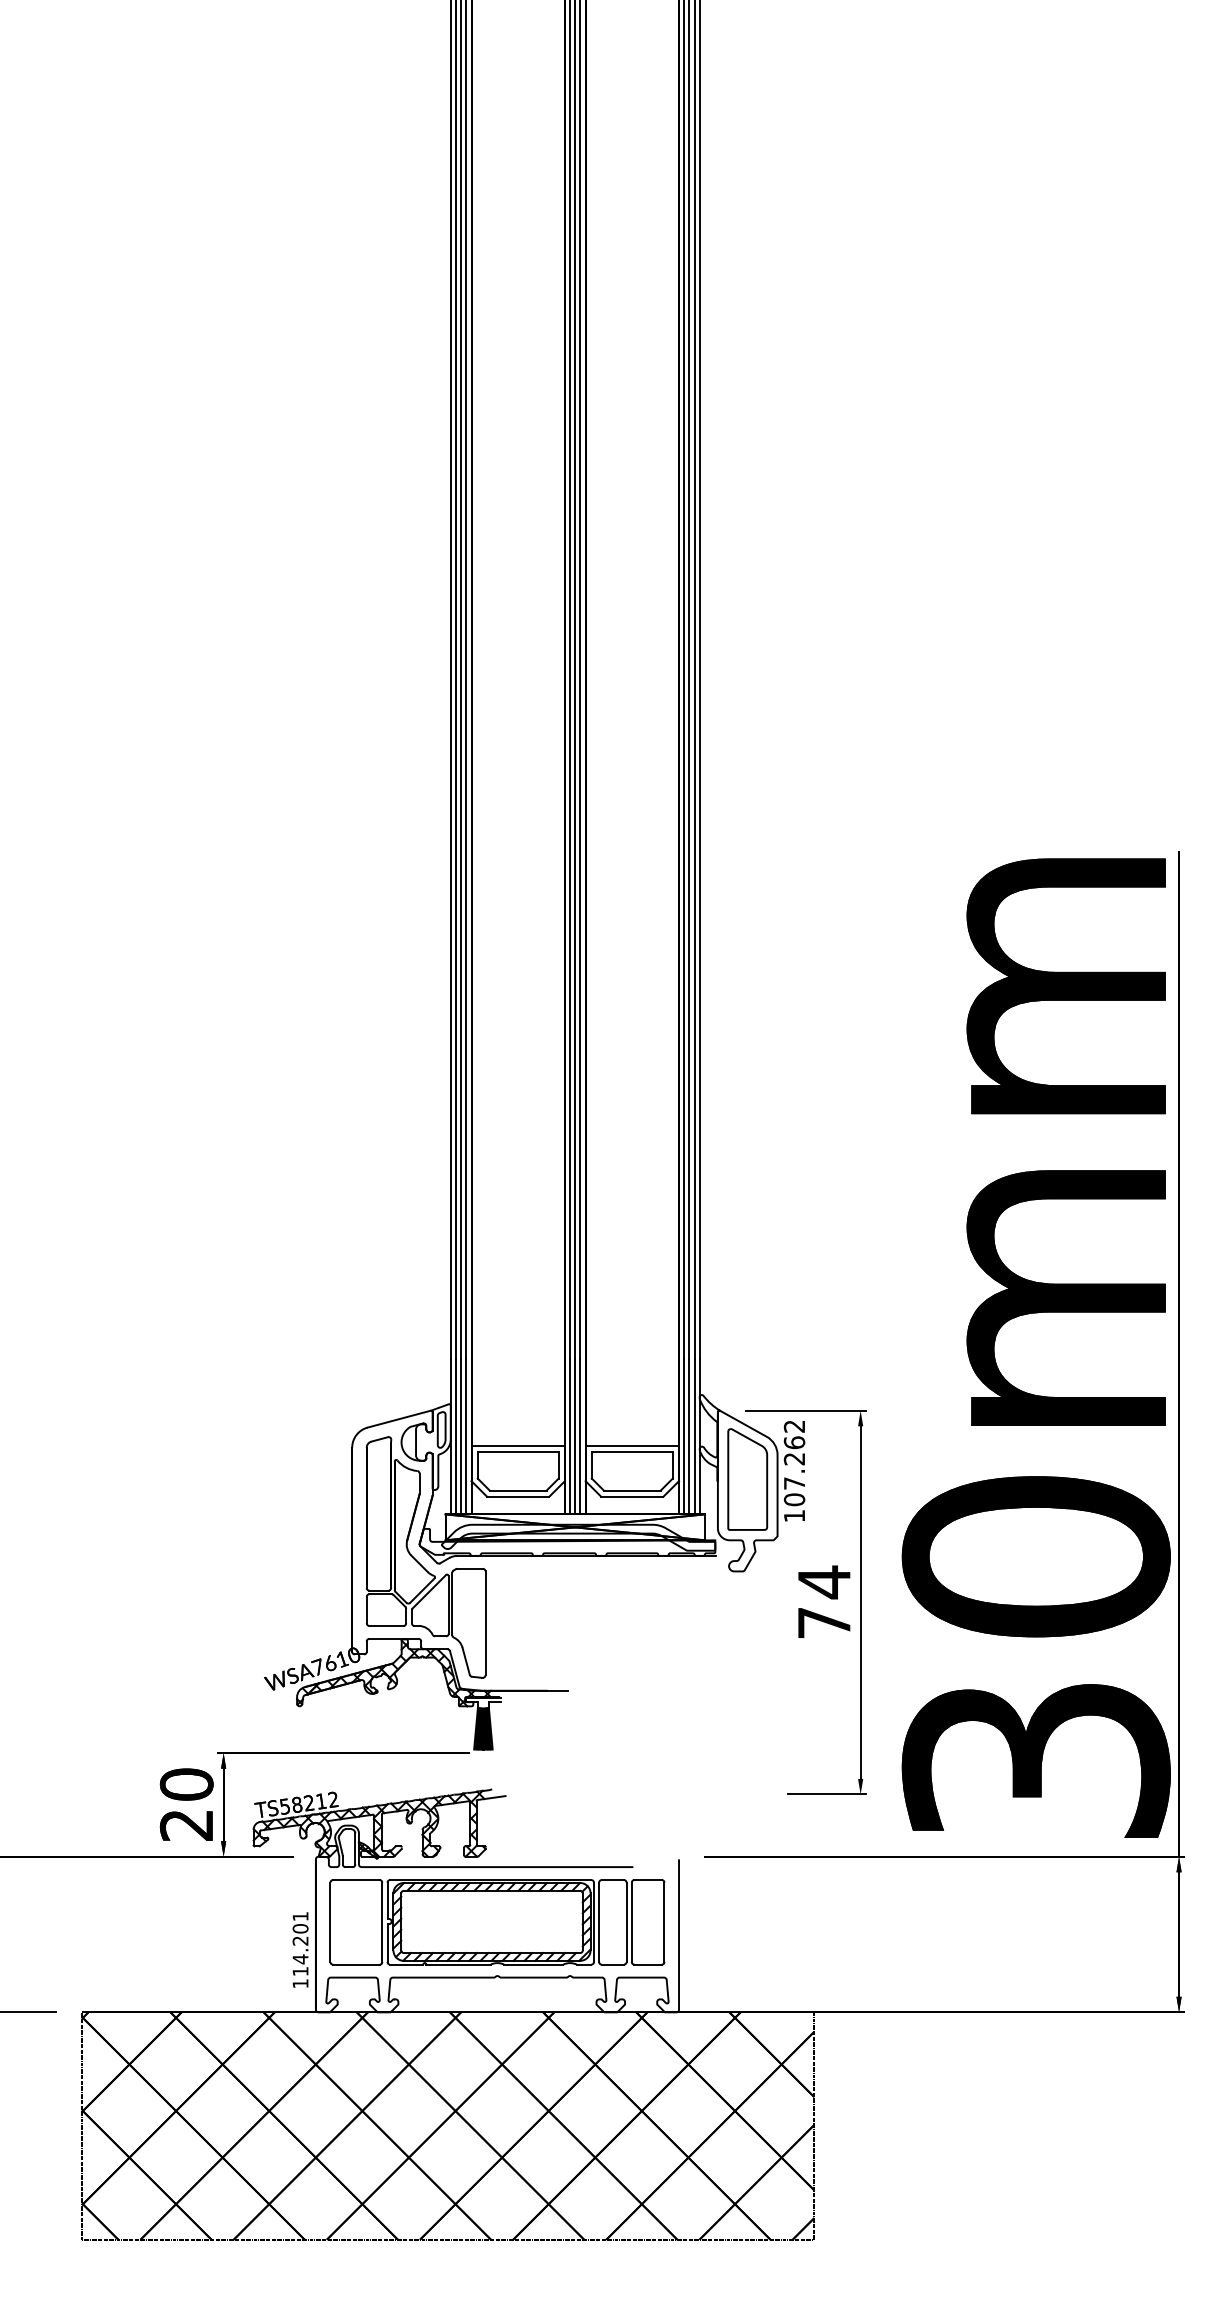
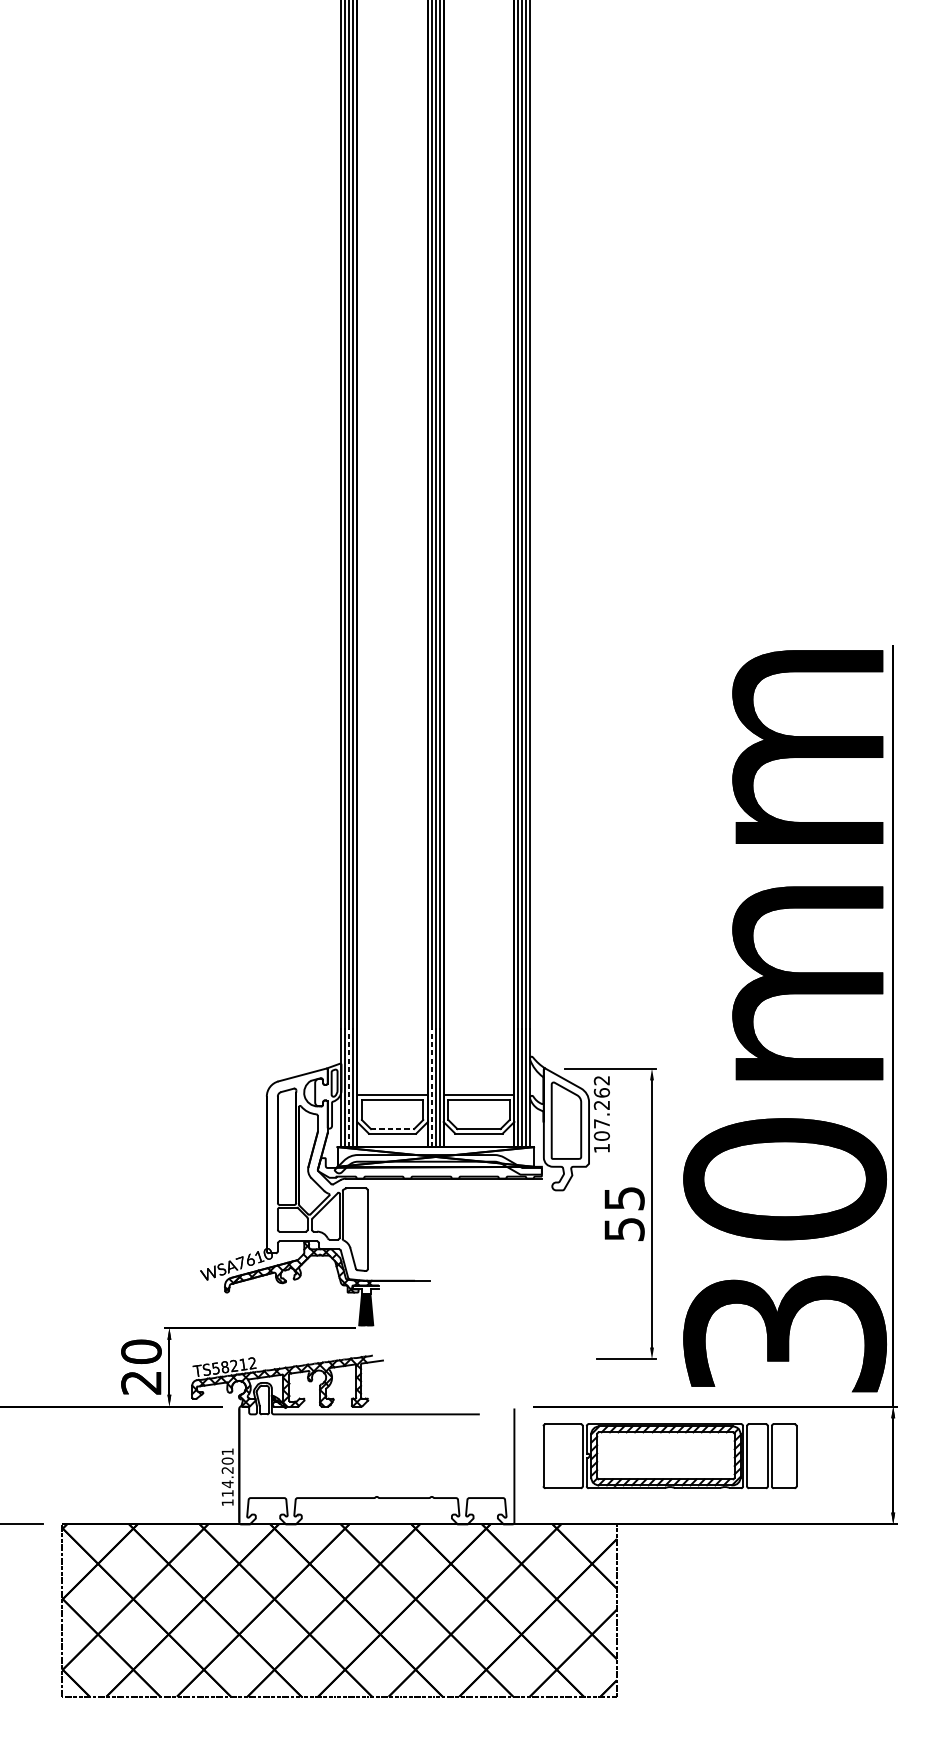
line: (461, 1436) -> (349, 1088), solid -> dashed
line: (570, 1436) -> (432, 1088), solid -> dashed
line: (518, 1490) -> (392, 1129), solid -> dashed
text: (824, 1601) -> (624, 1213), 74 -> 55
part: (497, 1922) -> (670, 1456), moved

